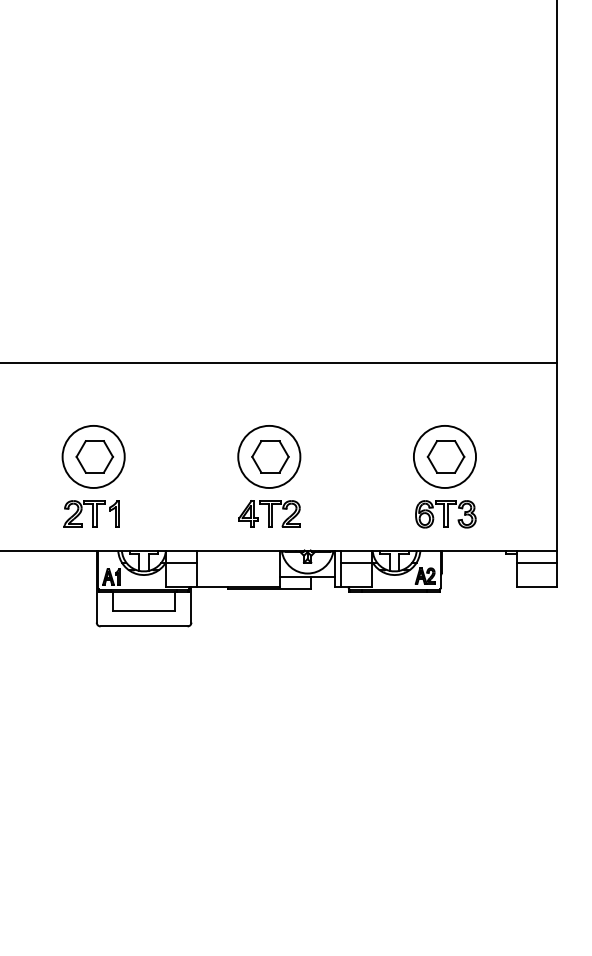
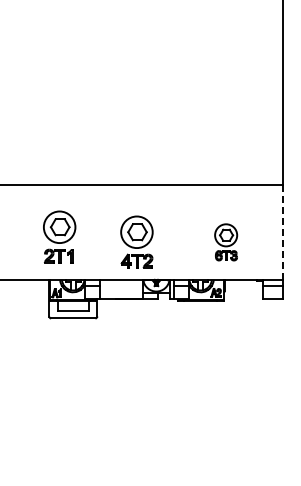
line: (557, 457) -> (283, 232), solid -> dashed
part: (93, 475) -> (59, 236), moved
part: (443, 477) -> (225, 242), size x0.7

